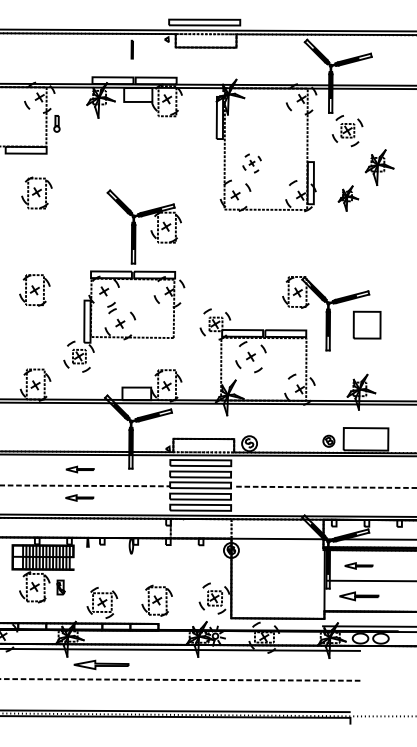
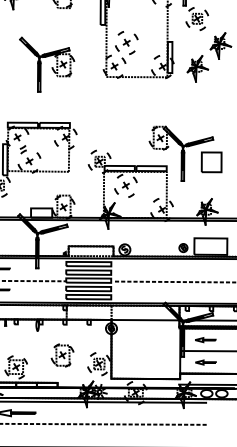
part: (251, 163) -> (126, 43), size x1.67
part: (348, 198) -> (197, 68), size x1.43
part: (136, 226) -> (41, 64), moved
part: (358, 596) -> (205, 362), size x0.71
part: (156, 600) -> (62, 355), moved

